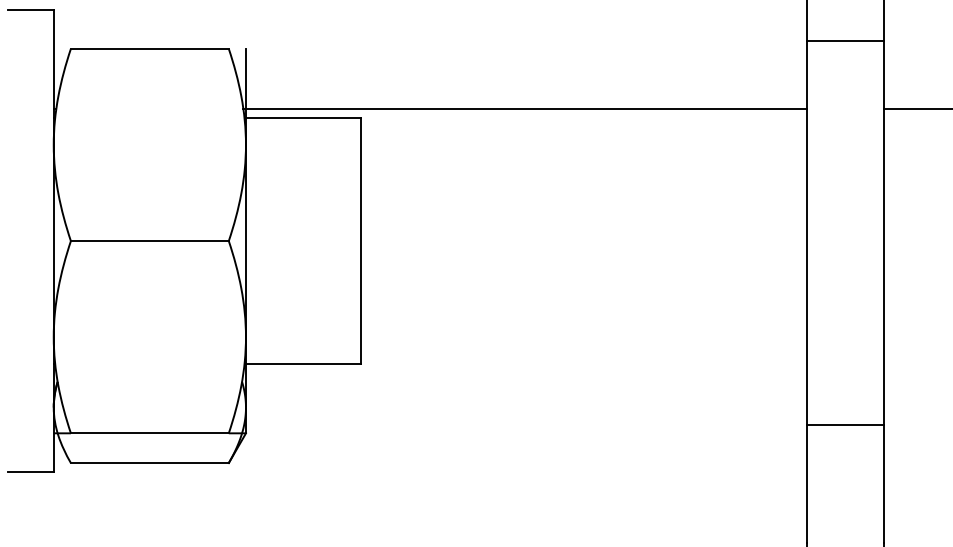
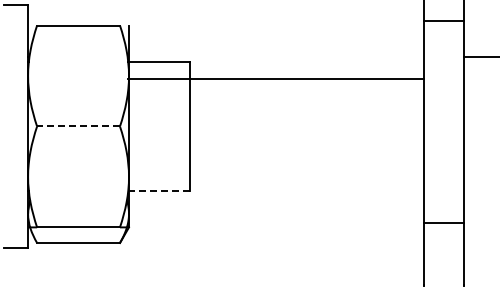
line: (525, 109) -> (275, 79), moved
line: (149, 241) -> (78, 126), solid -> dashed
line: (302, 364) -> (158, 191), solid -> dashed

